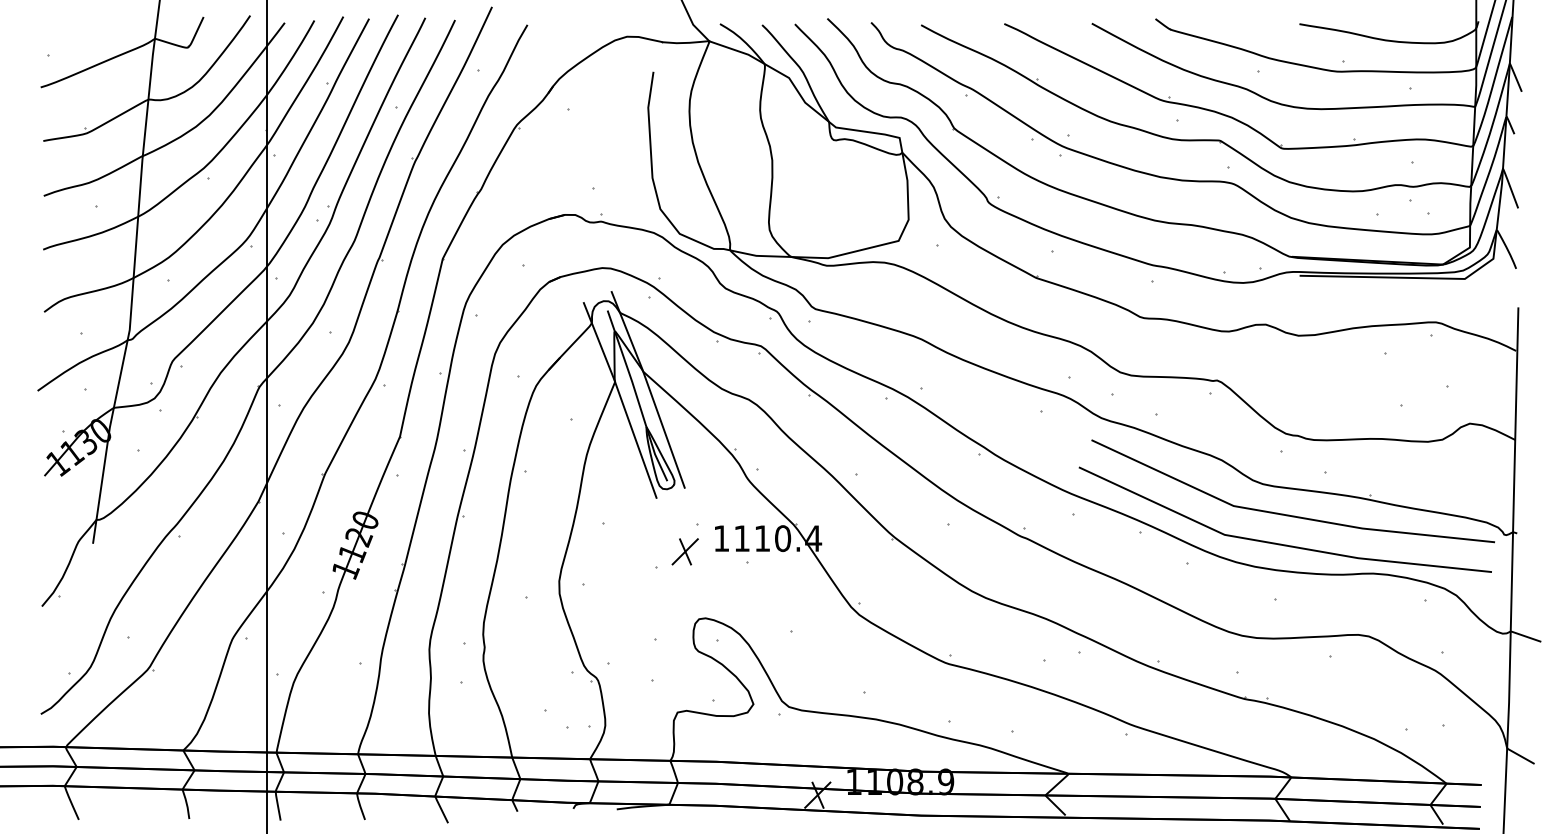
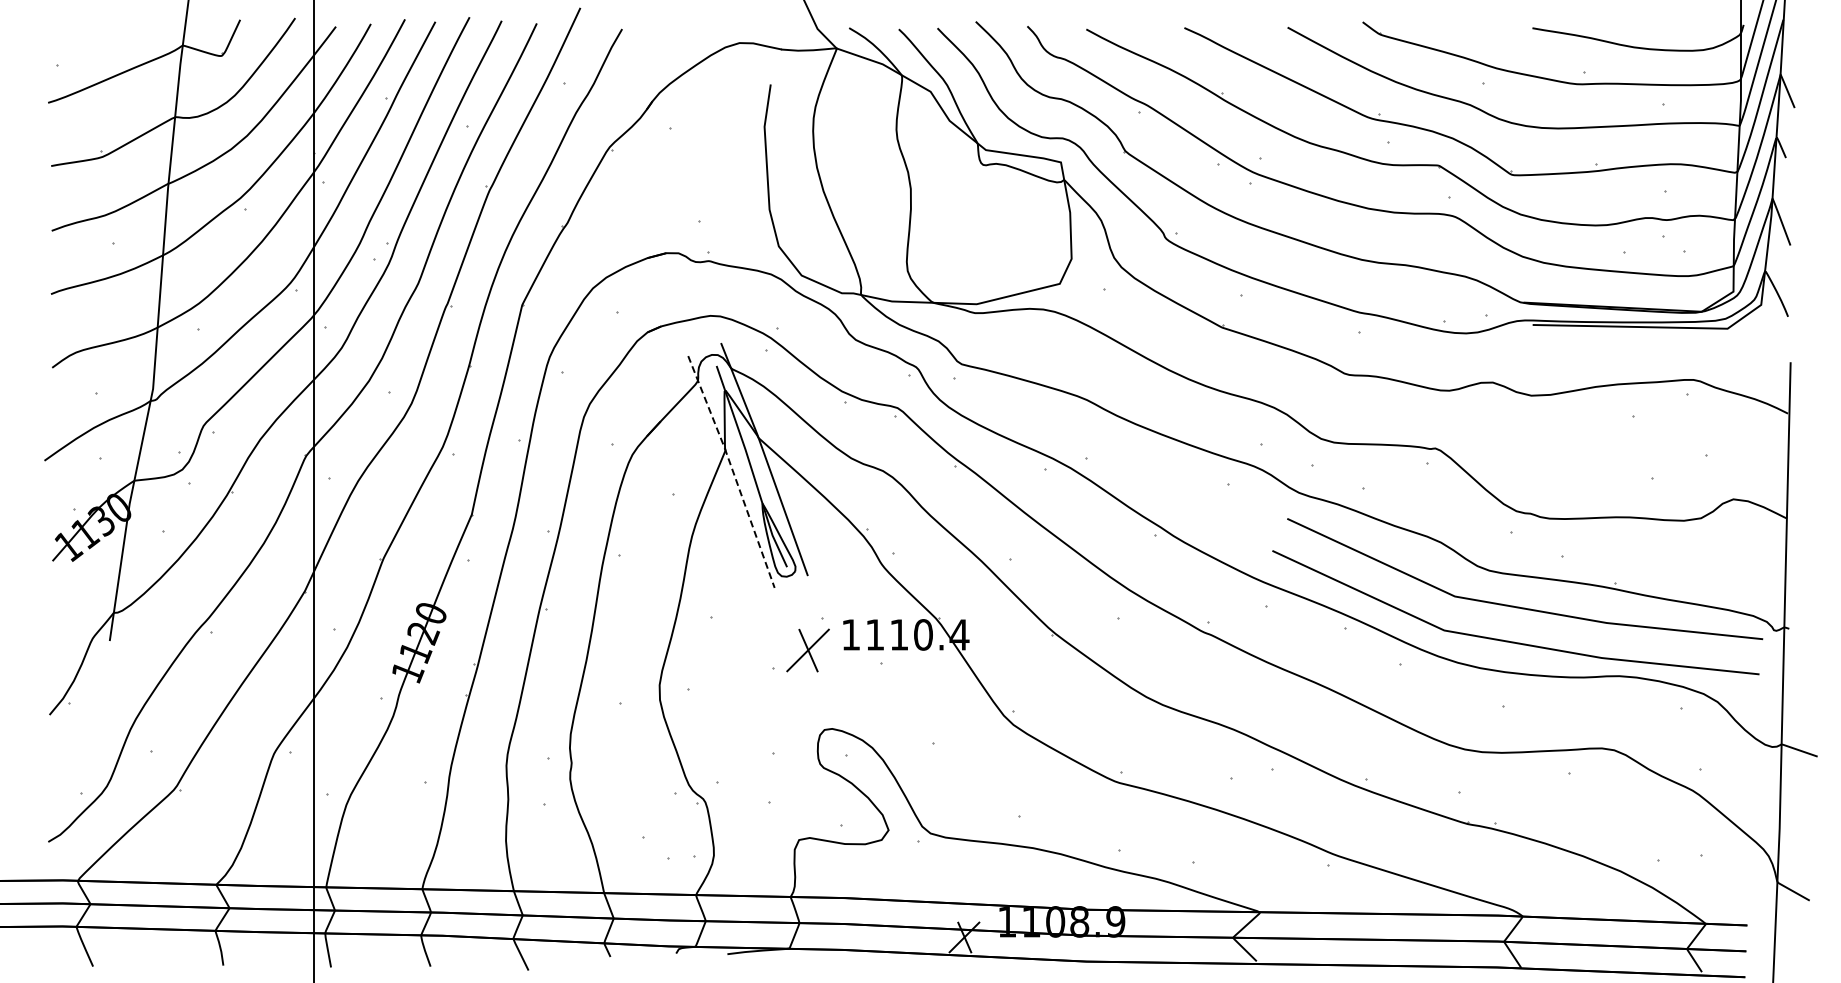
line: (621, 400) -> (733, 471), solid -> dashed
part: (685, 551) -> (808, 650), size x1.4

